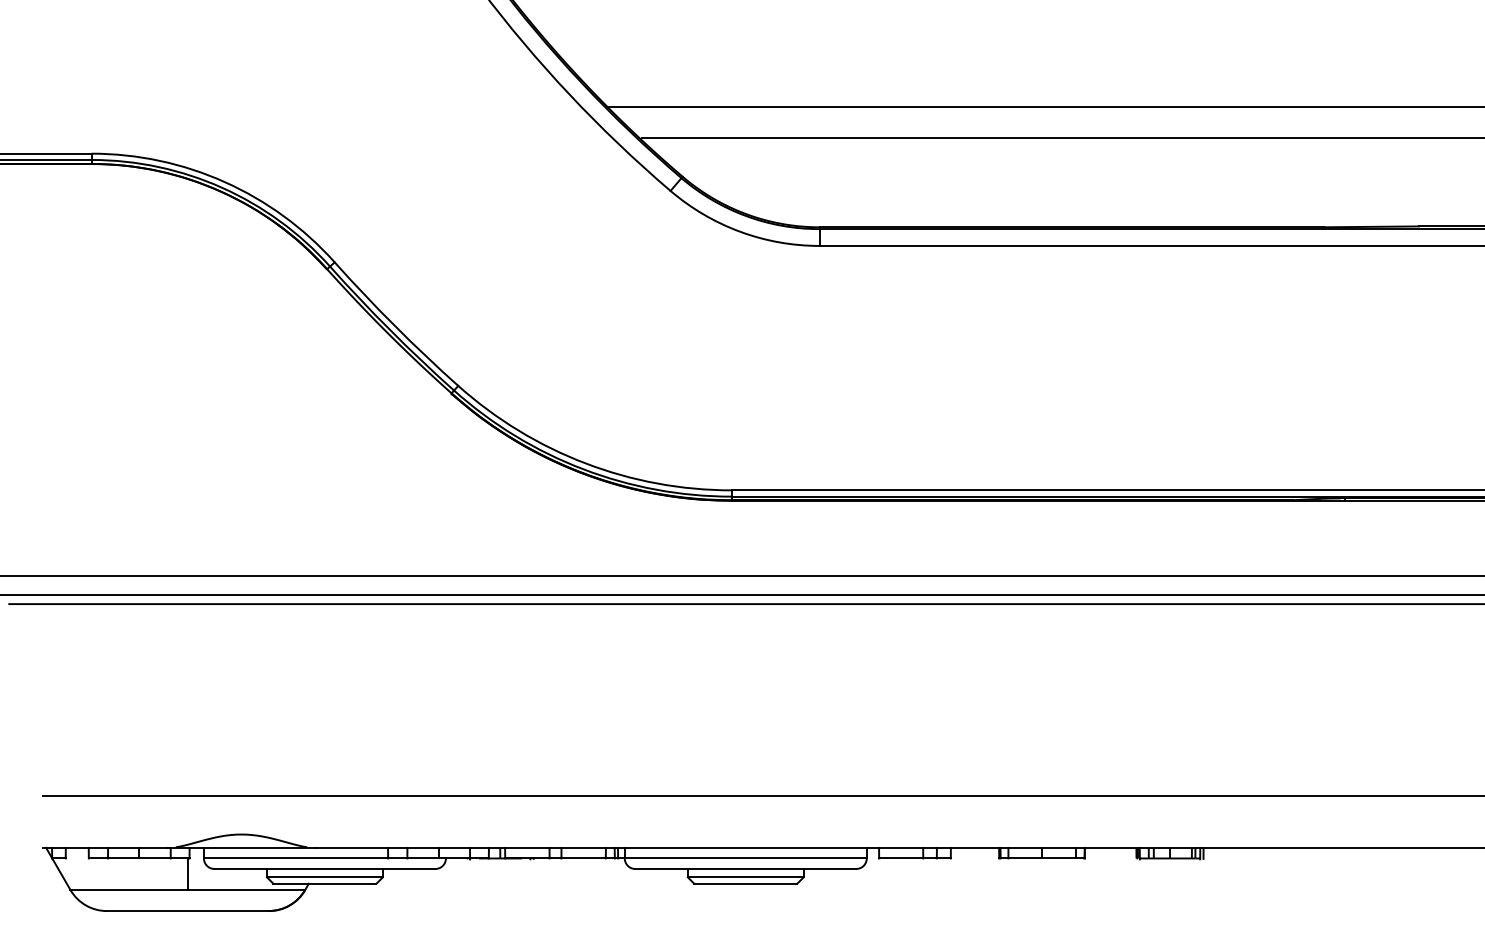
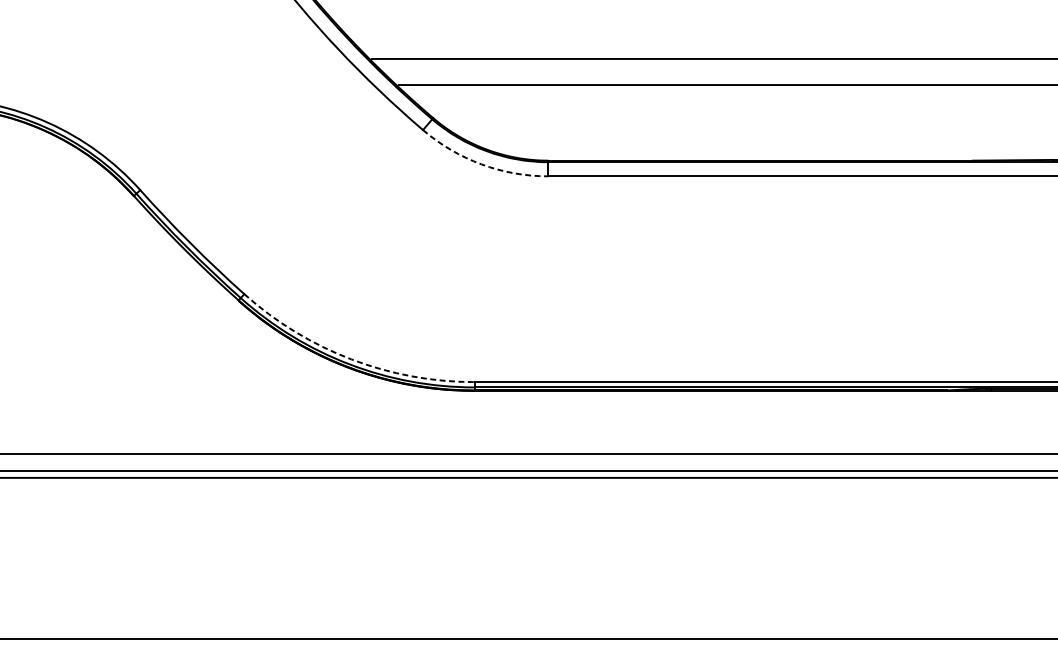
arc: (740, 231) -> (481, 164), solid -> dashed
arc: (585, 463) -> (351, 359), solid -> dashed

